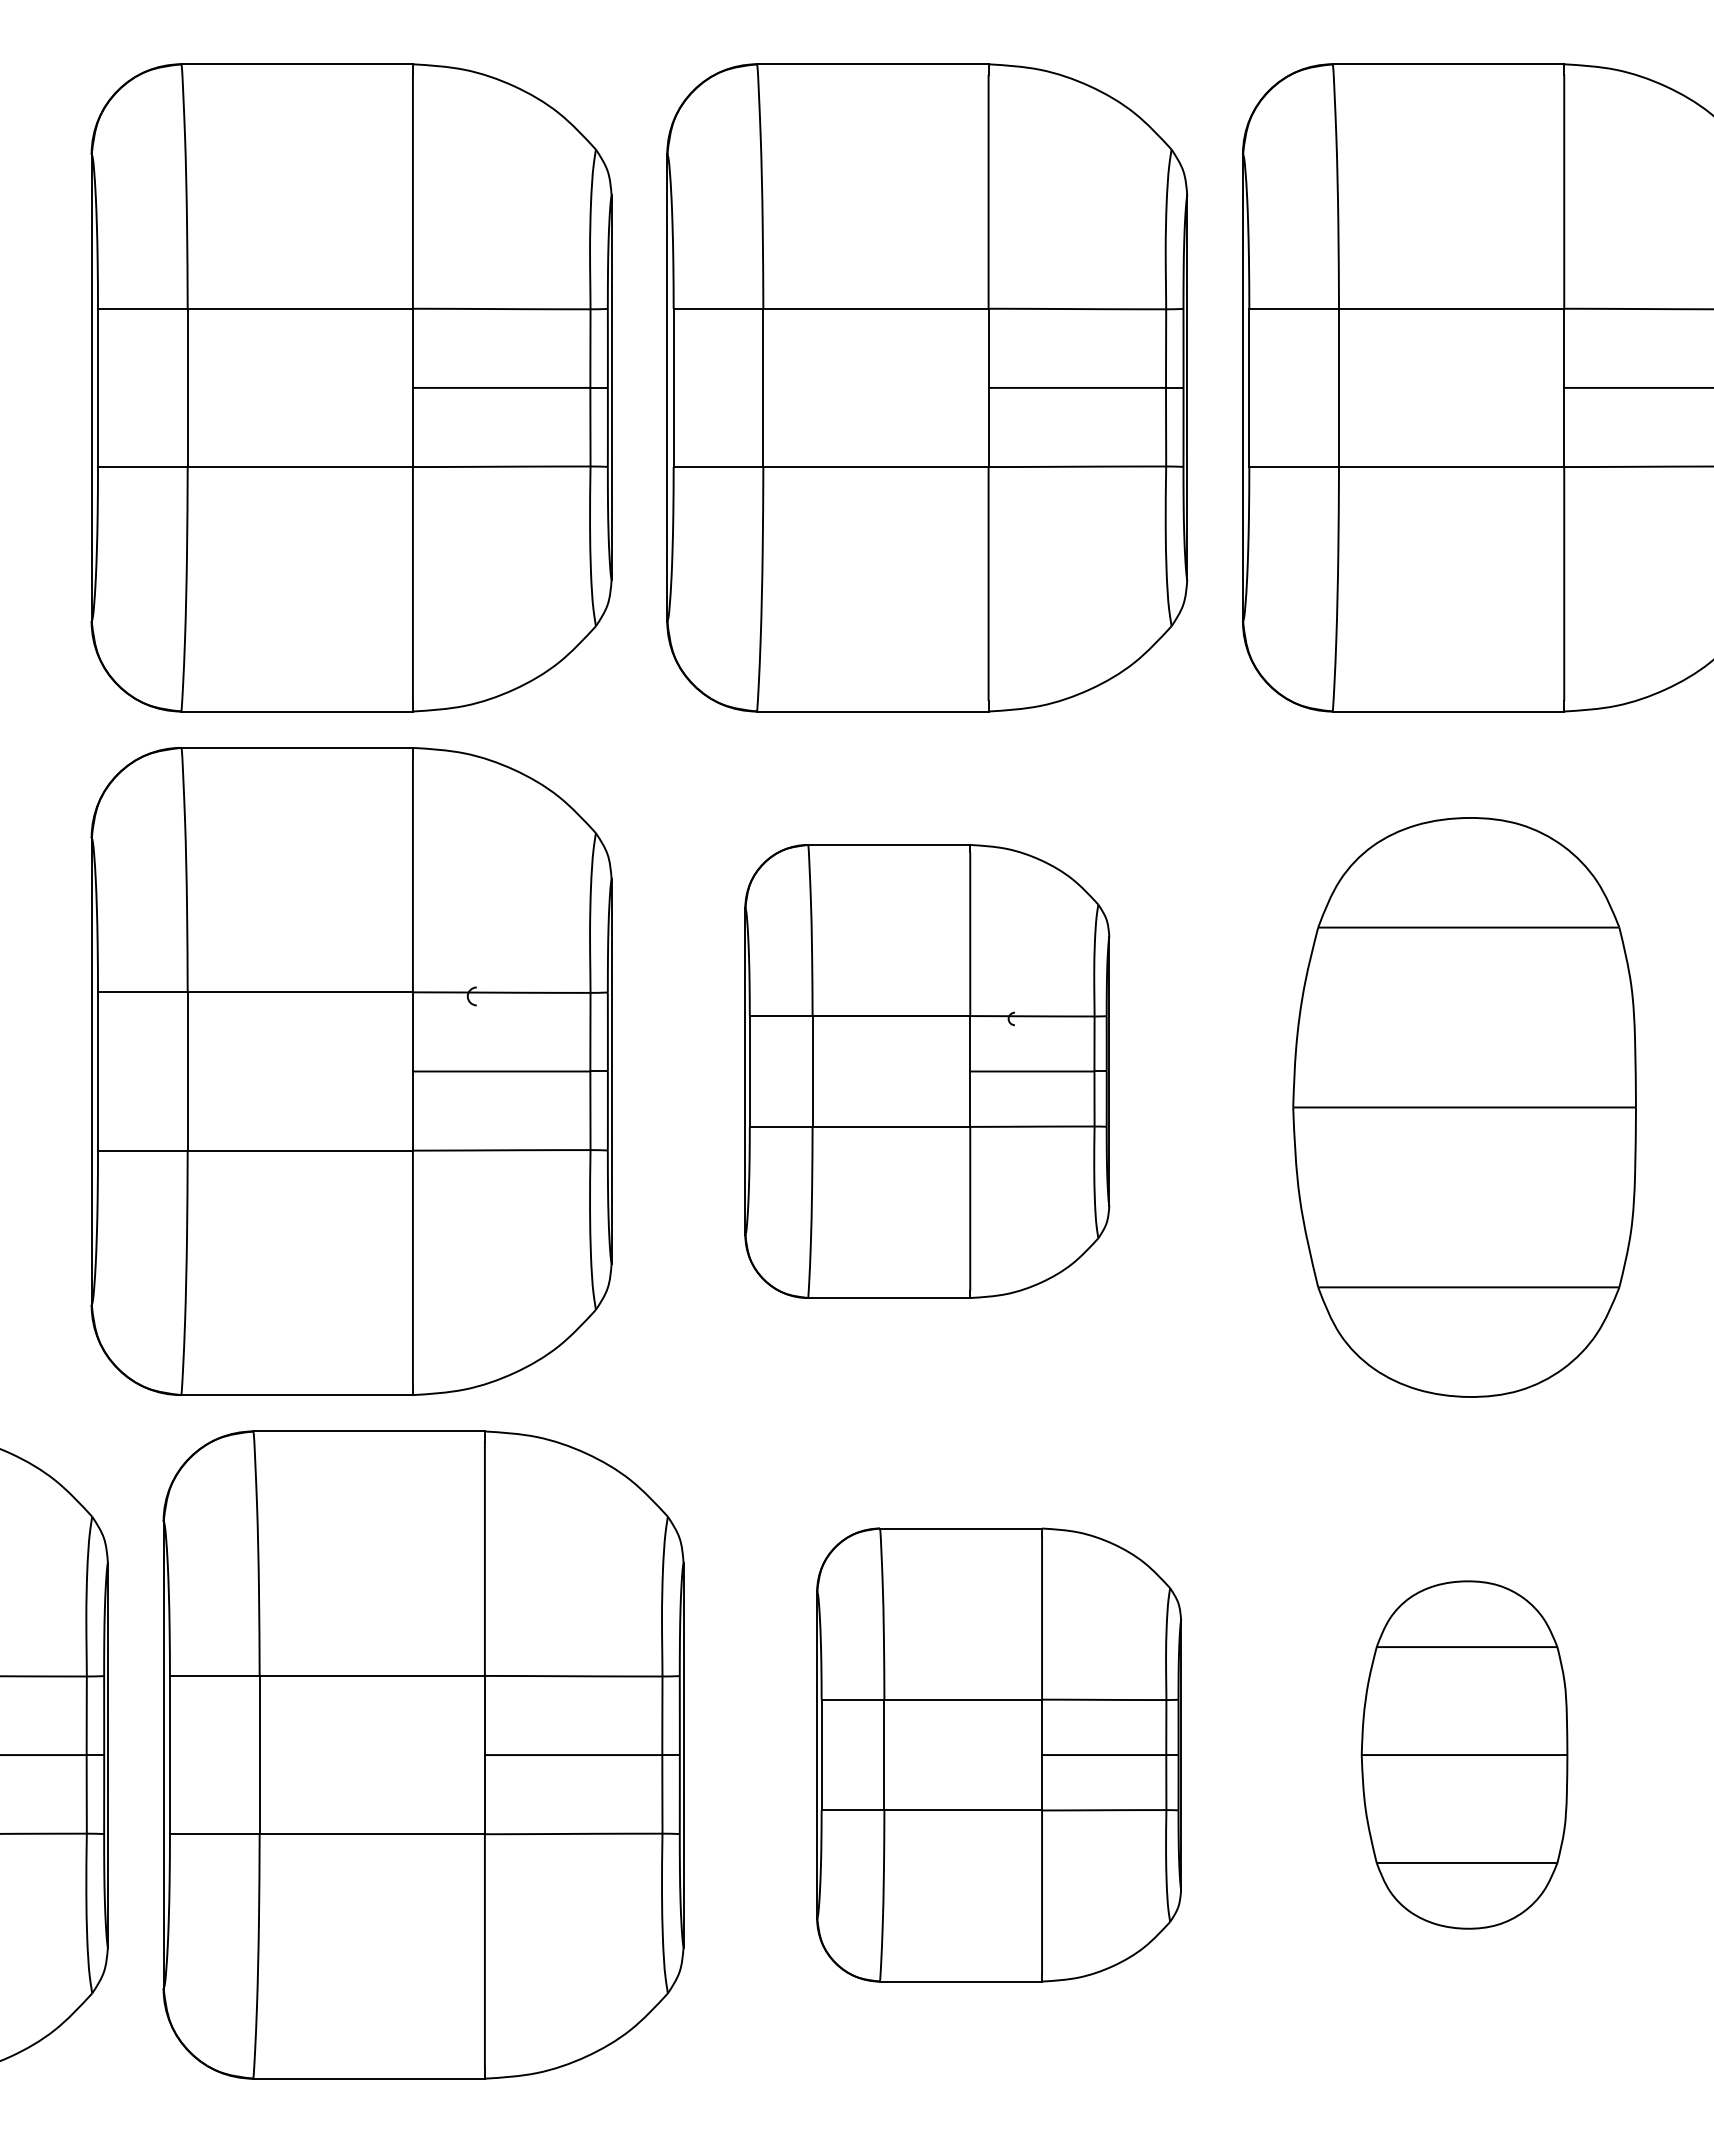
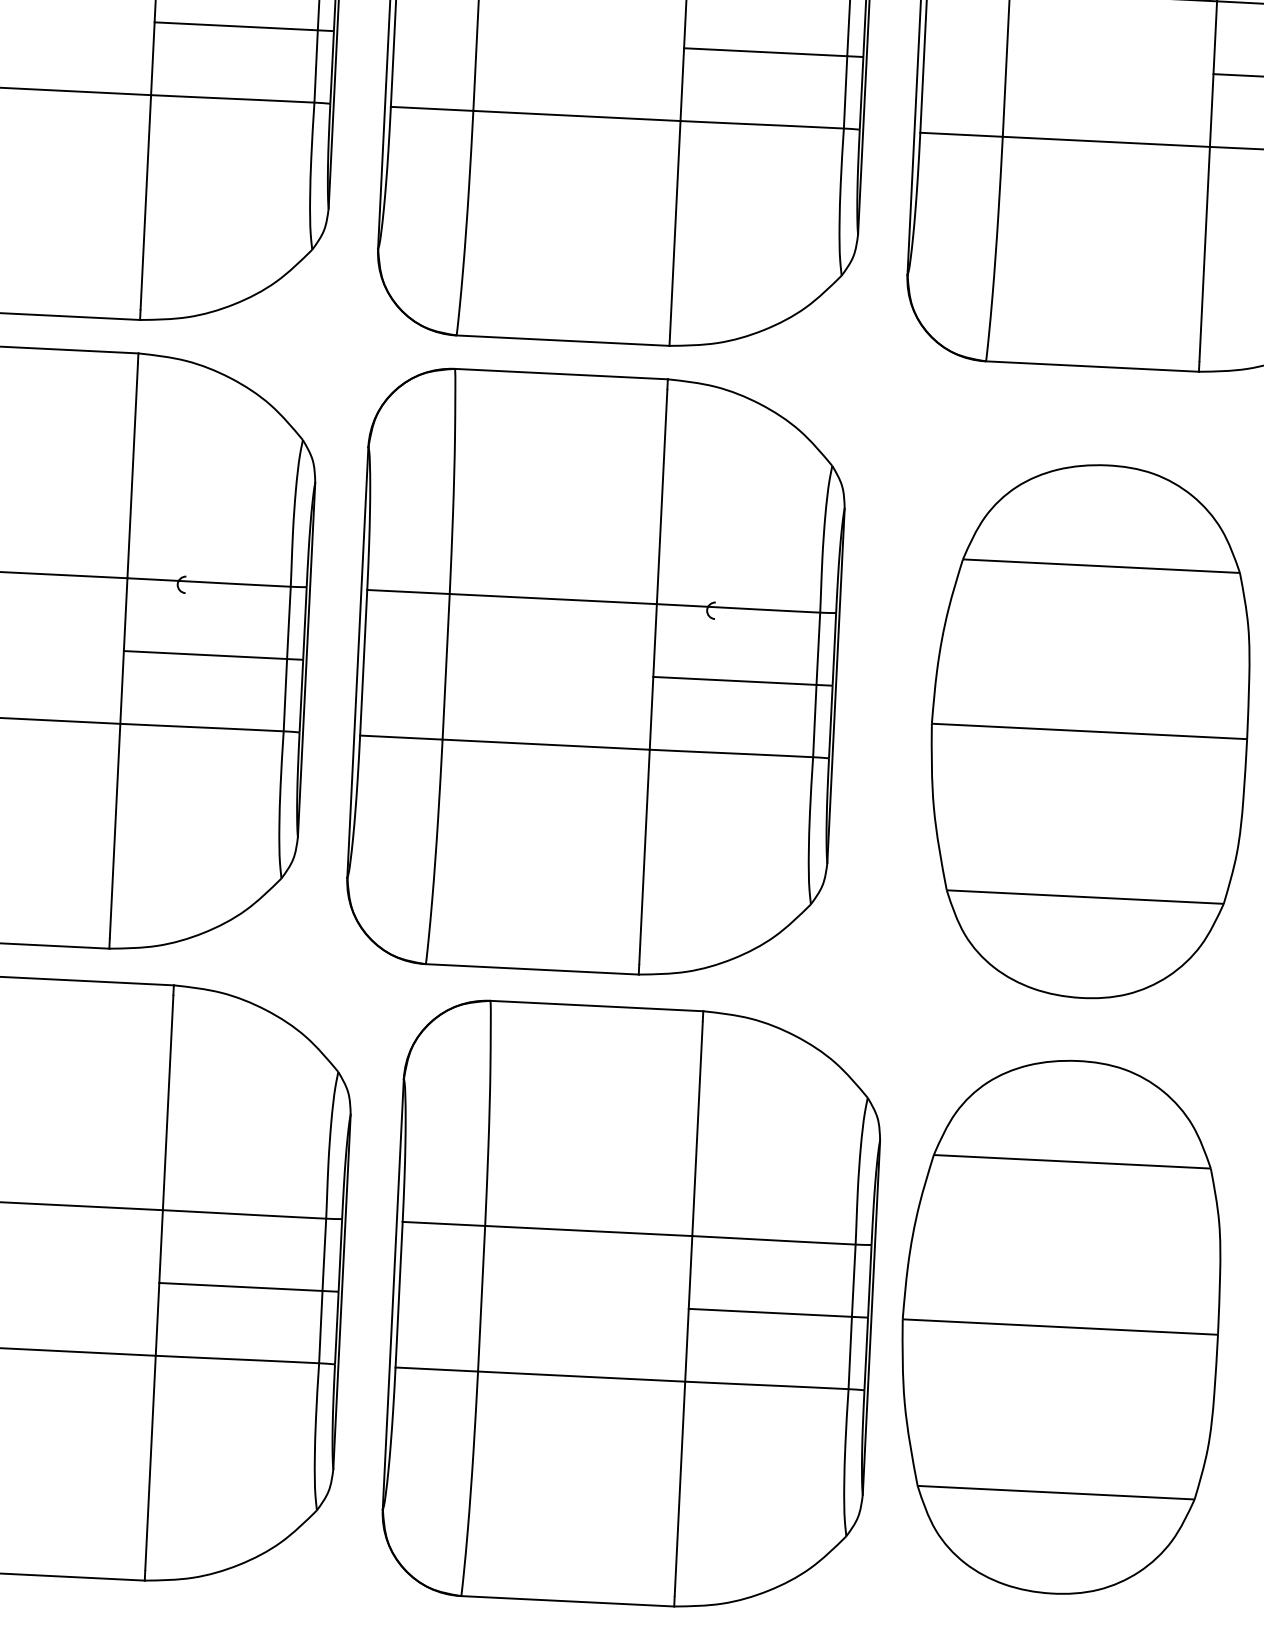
part: (927, 1071) -> (597, 674), size x1.43
part: (998, 1754) -> (631, 1305), size x1.43
part: (1464, 1754) -> (1060, 1326), size x1.67

